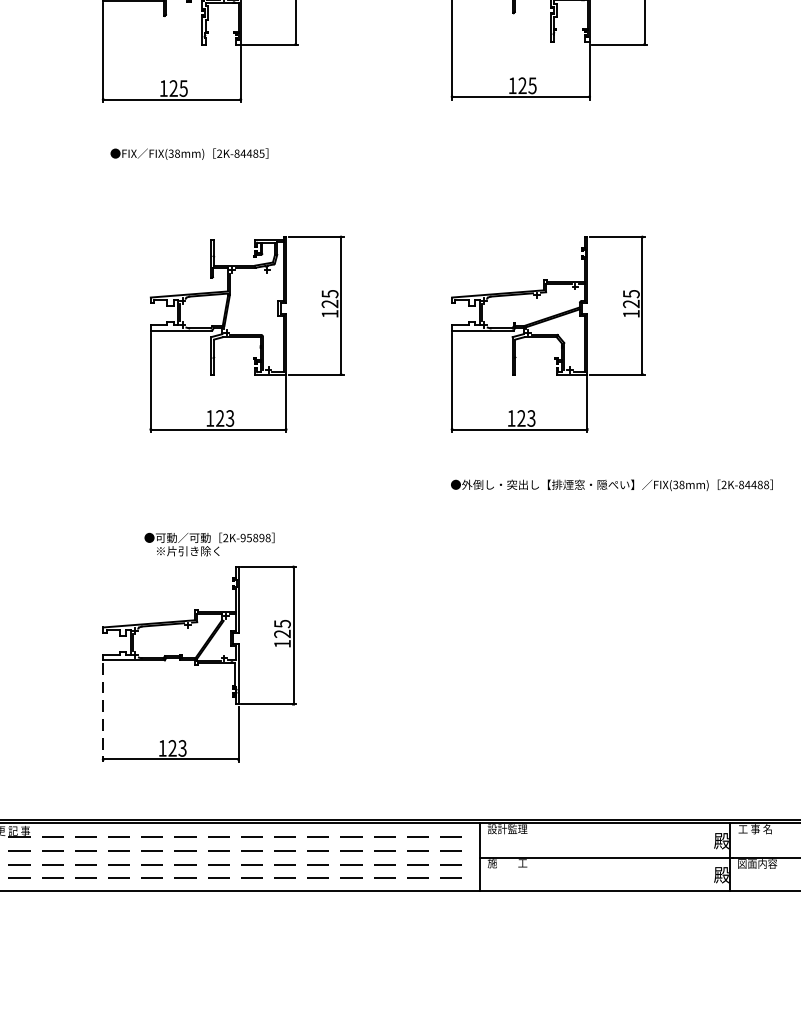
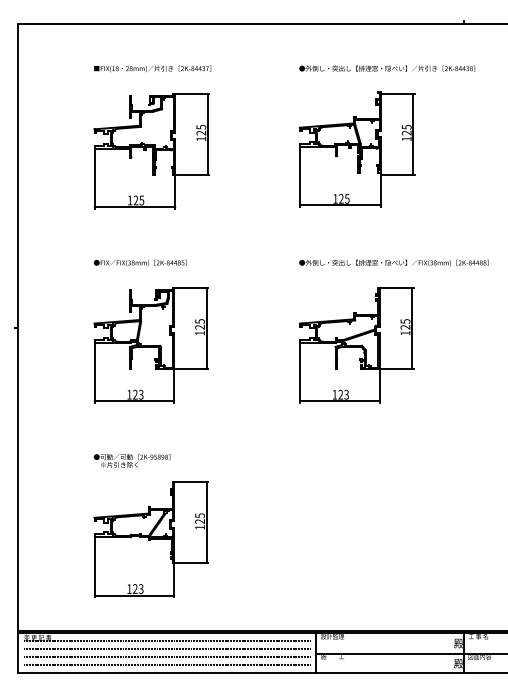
text: (188, 153) -> (139, 262), moved
part: (245, 334) -> (150, 345), moved
text: (611, 484) -> (393, 262), moved
text: (208, 543) -> (131, 460), moved
line: (103, 713) -> (94, 568), dashed -> solid

